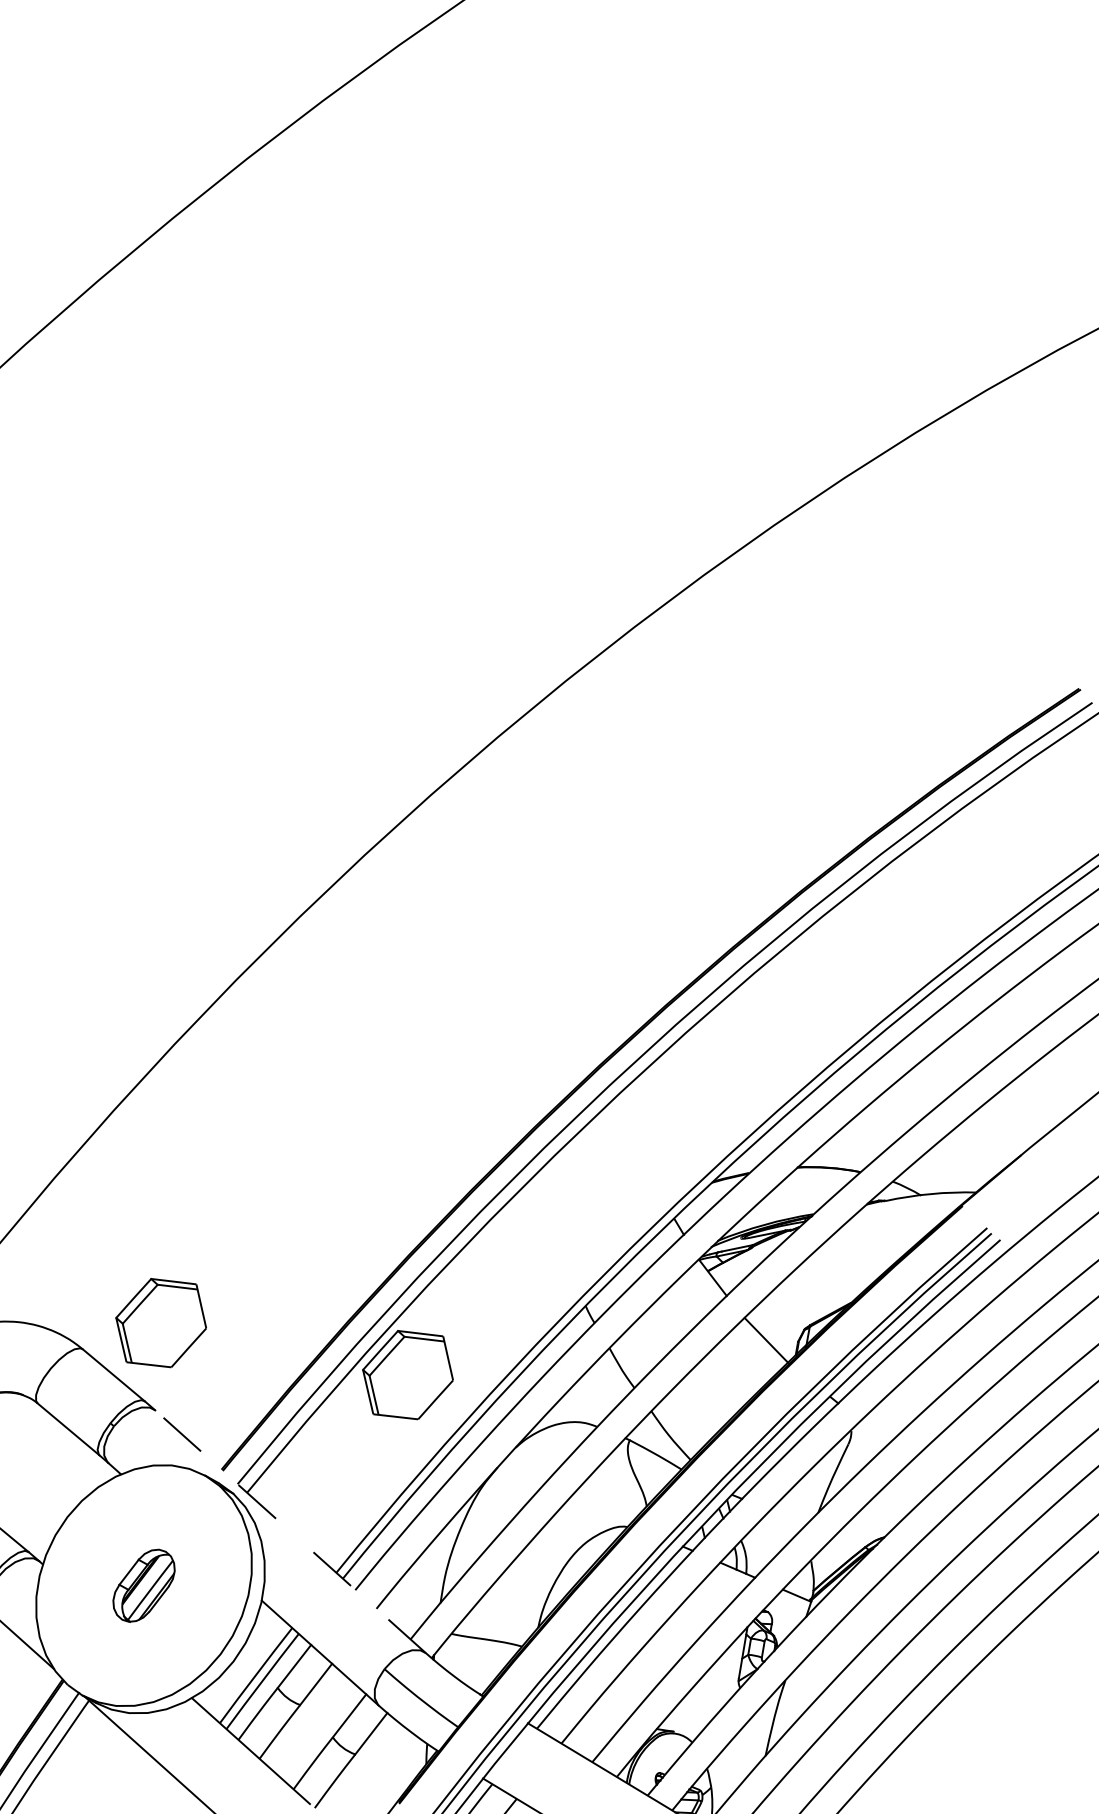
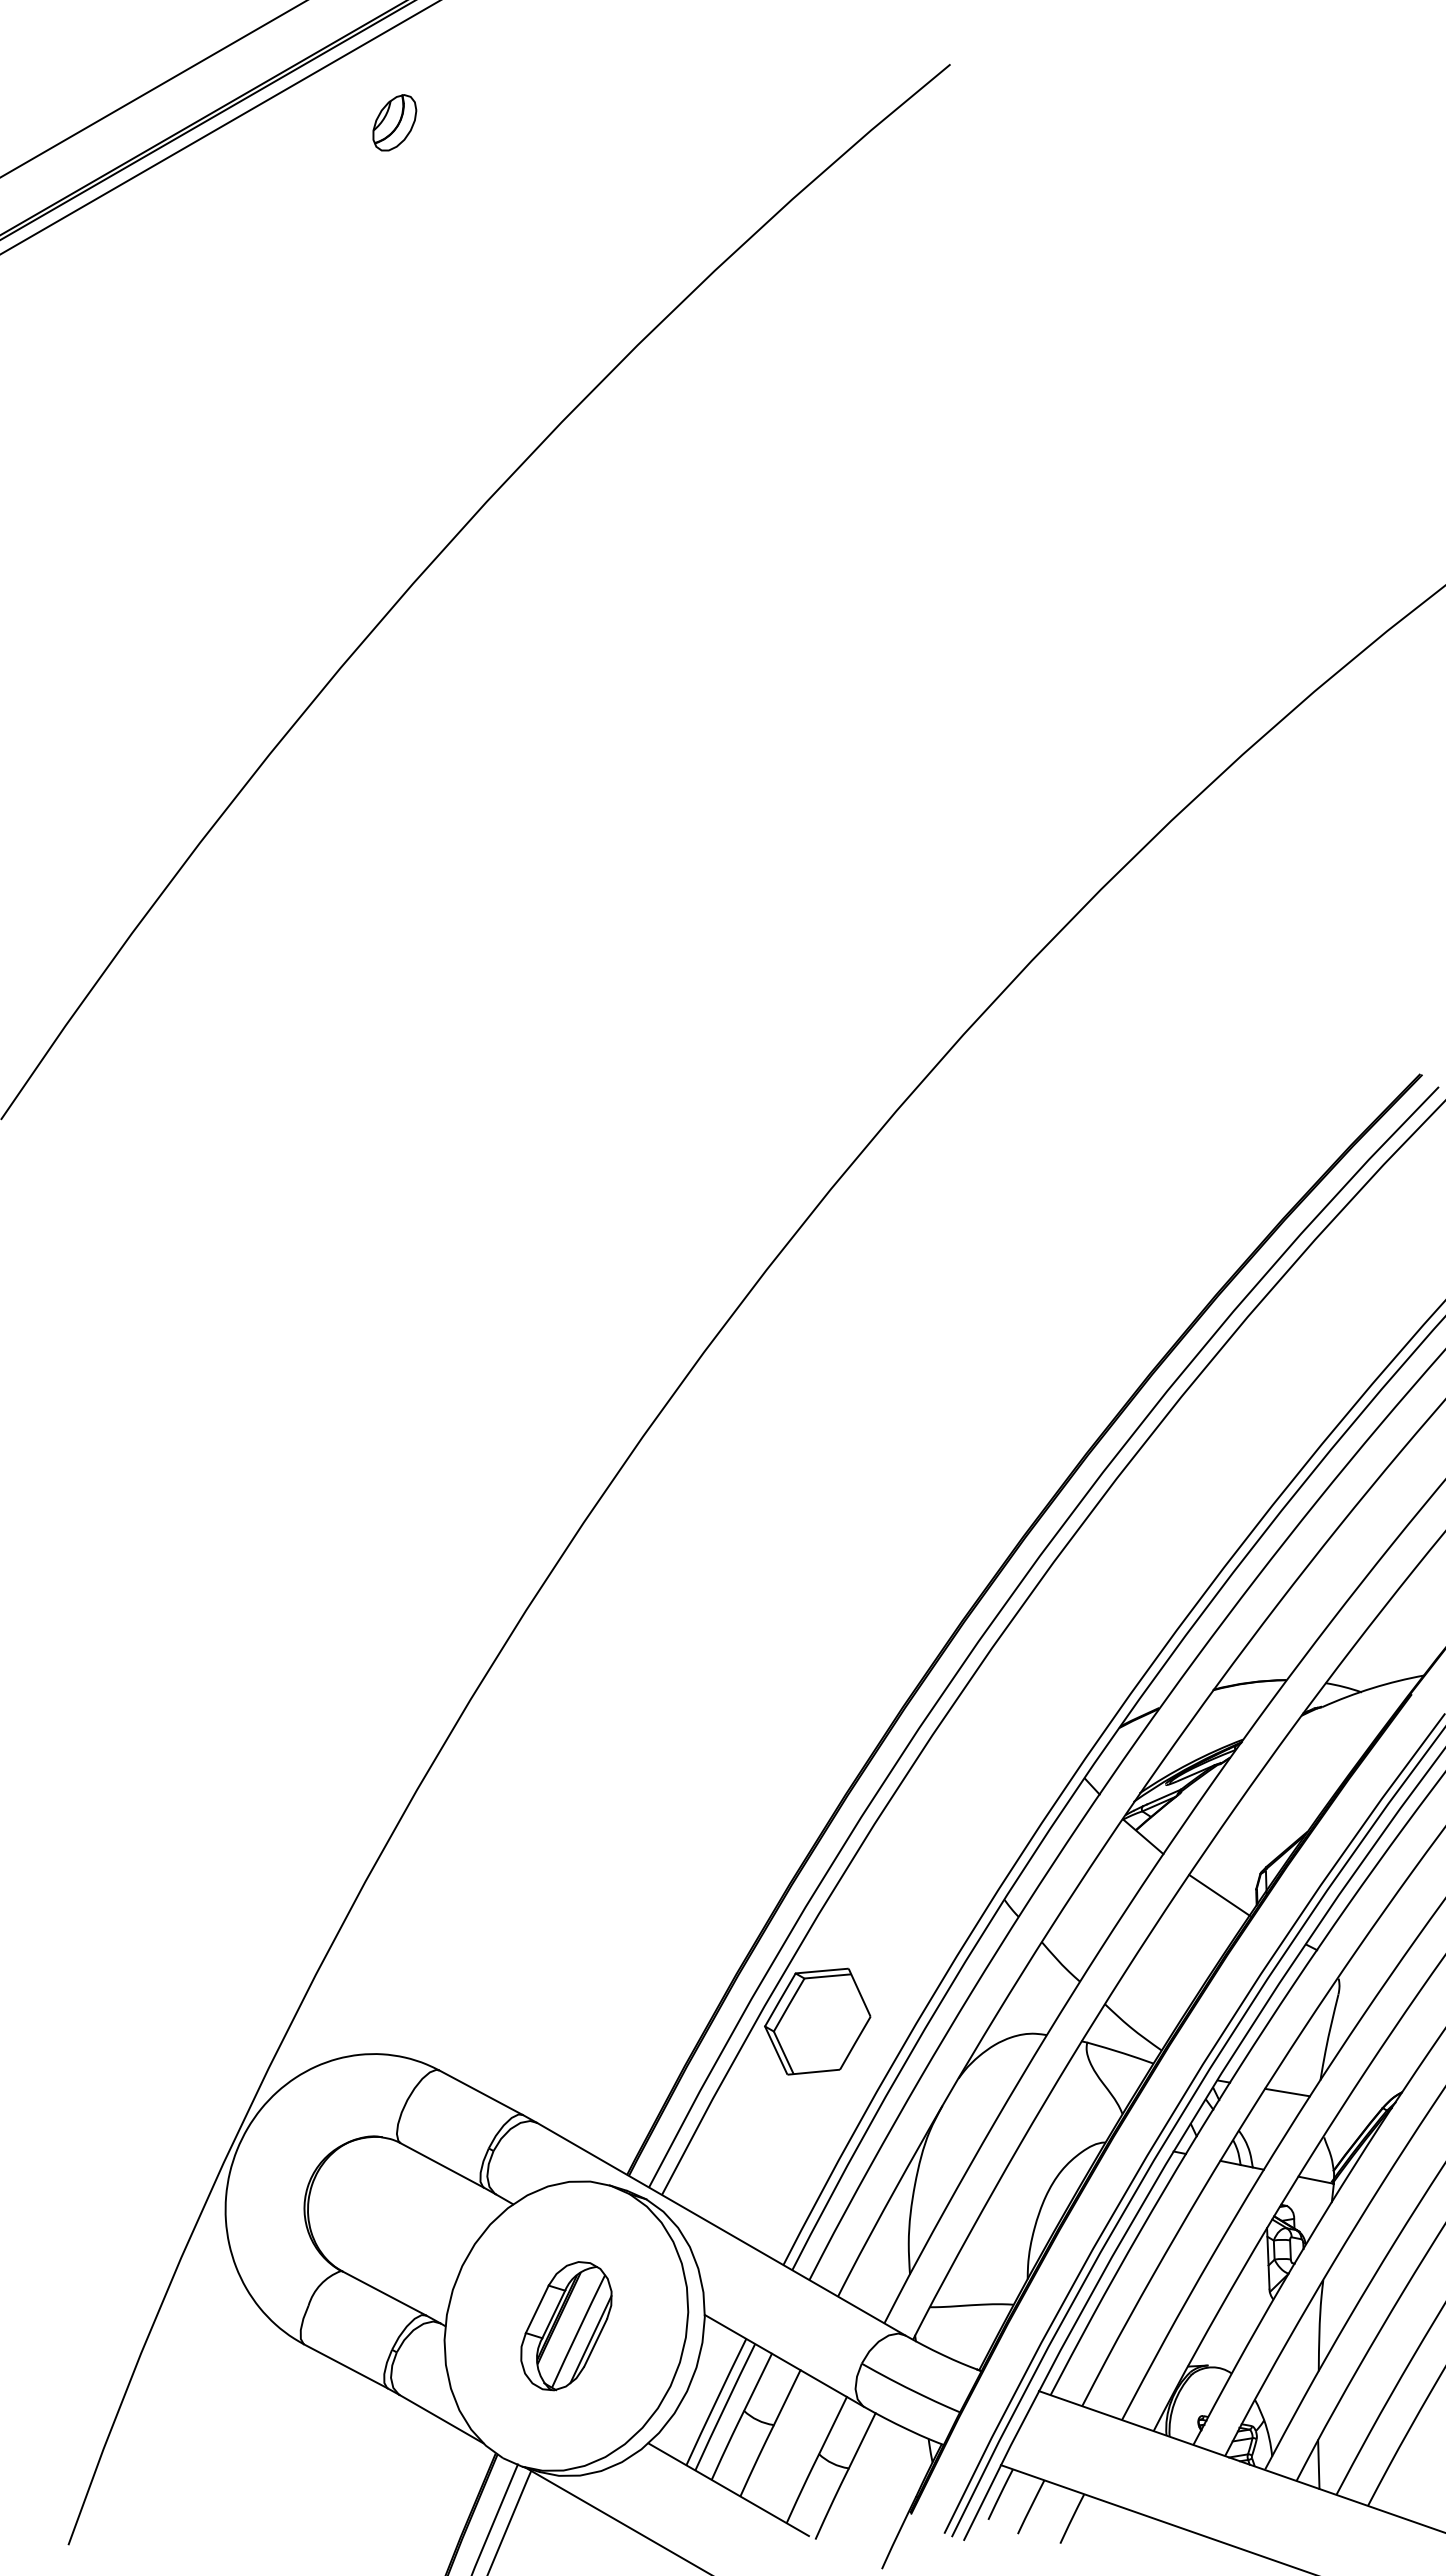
part: (161, 1323) -> (522, 2021), removed
line: (788, 1517) -> (1287, 2092), added
line: (290, 1532) -> (721, 2229), dashed -> solid
part: (144, 1585) -> (566, 2326), size x1.43

